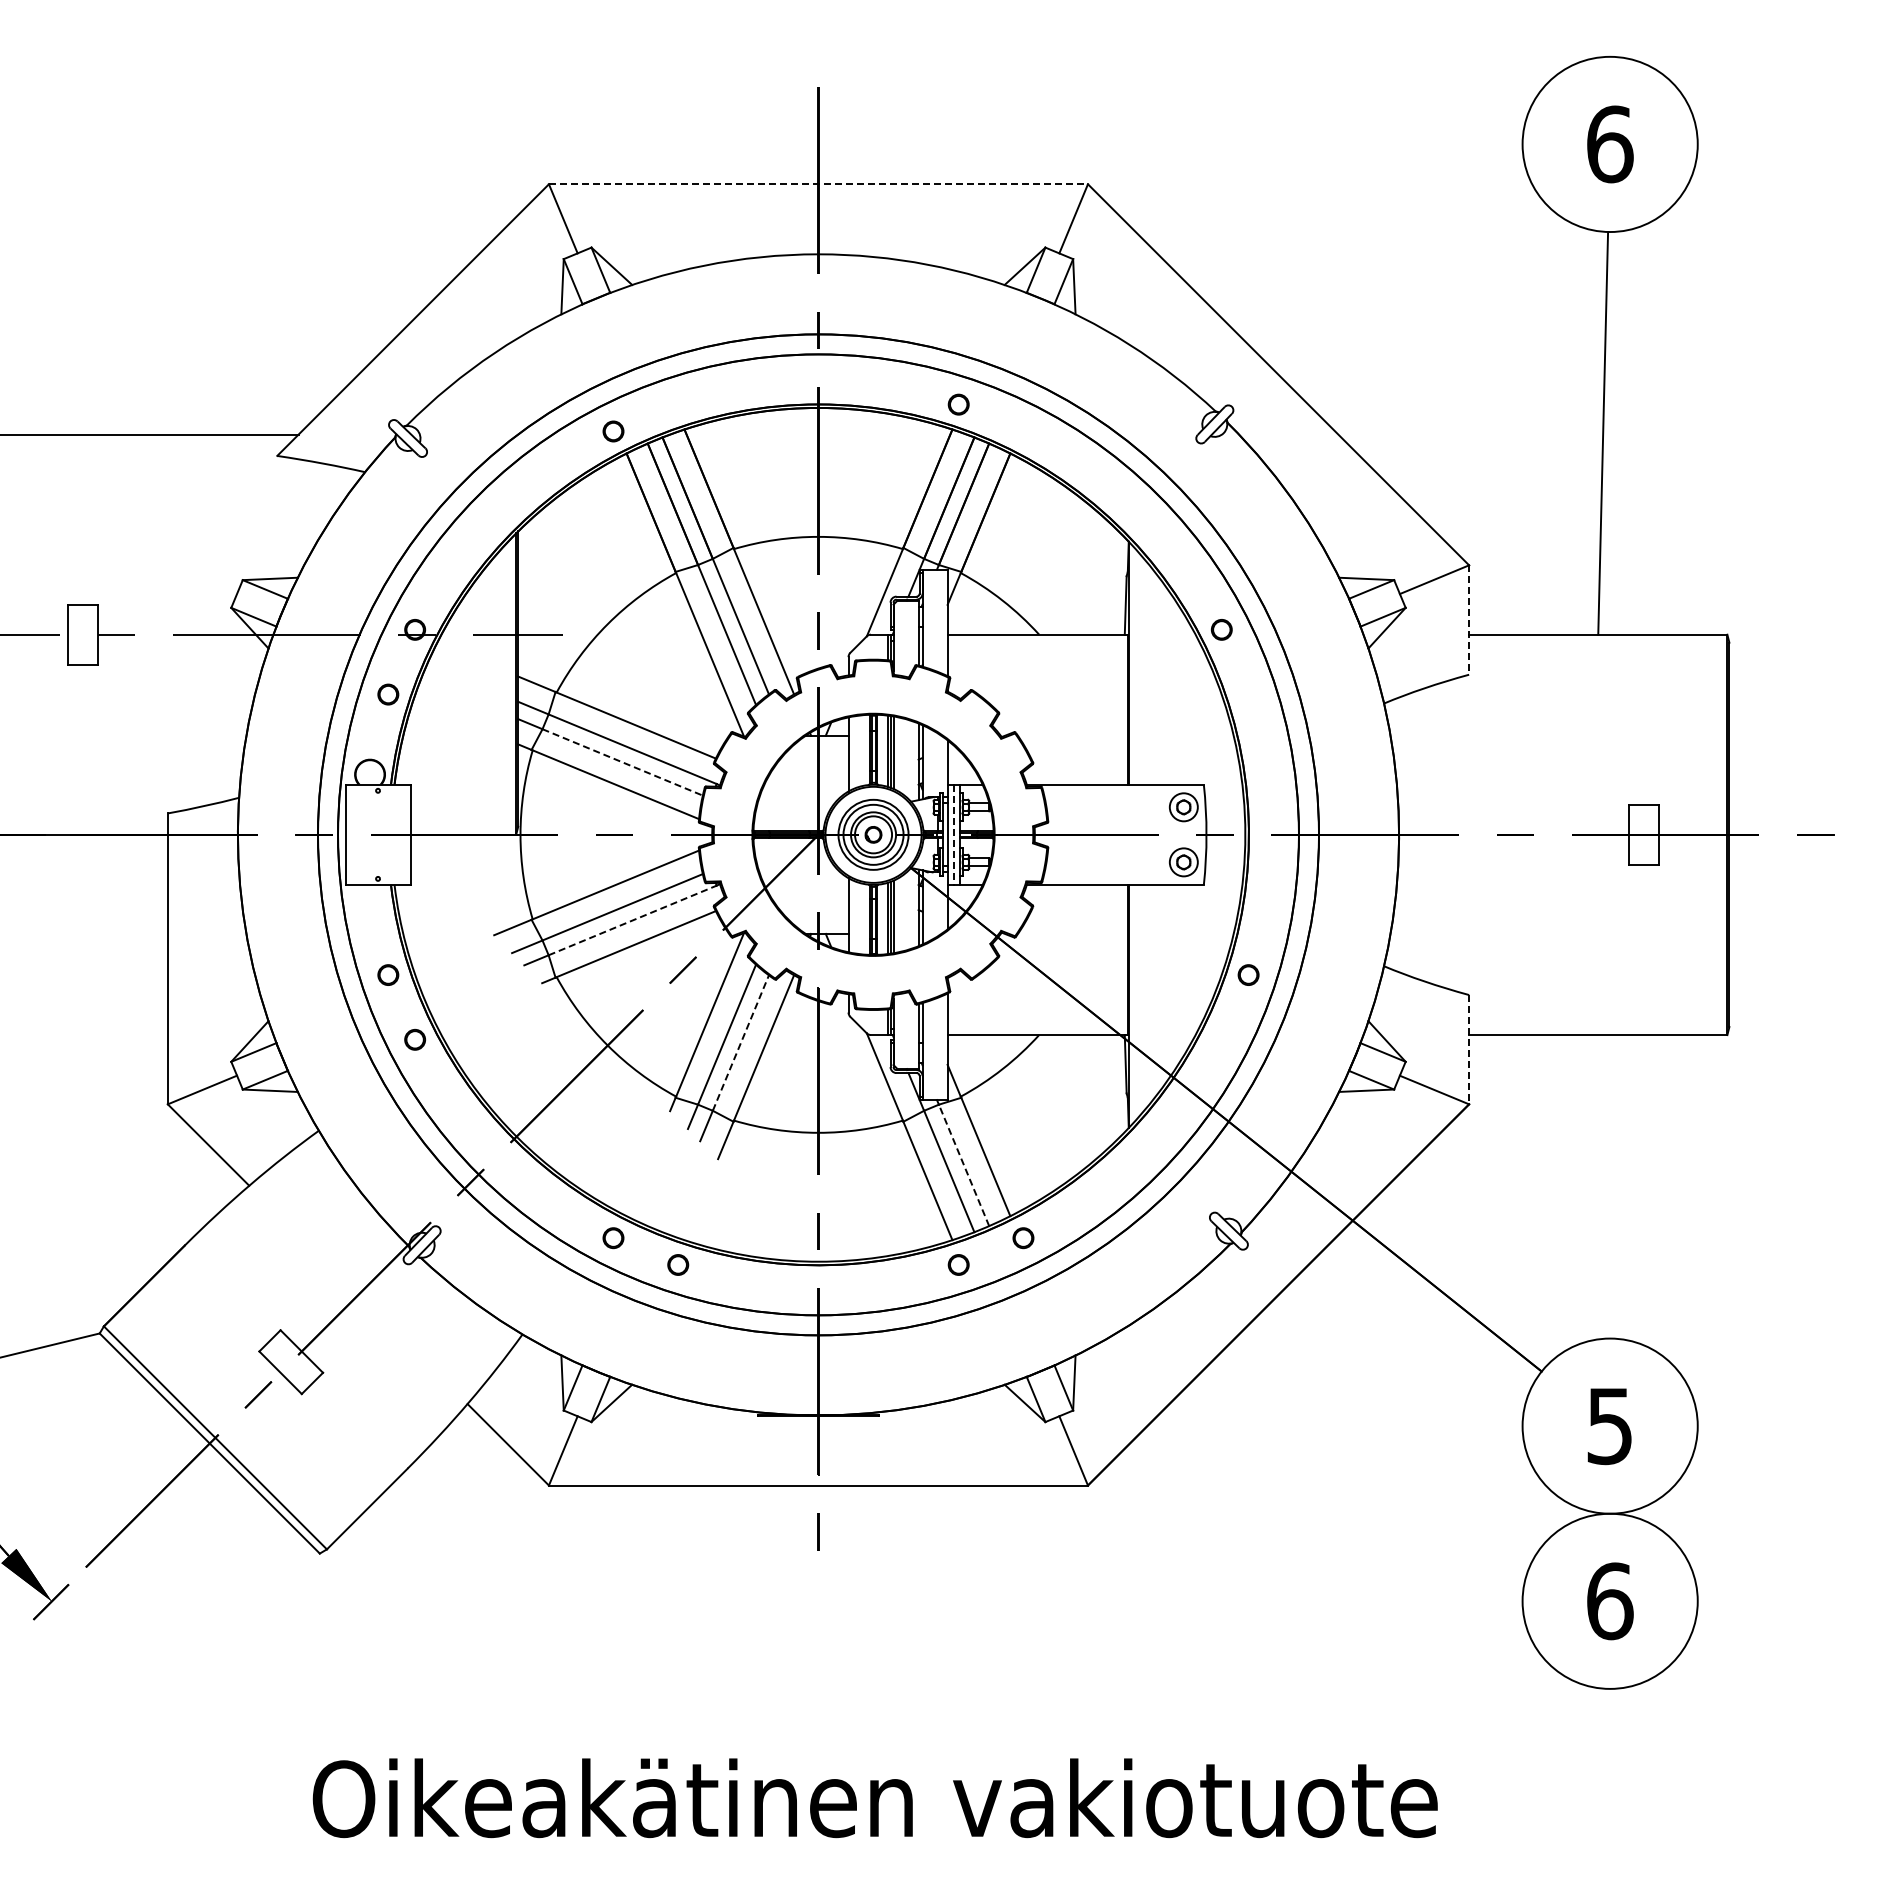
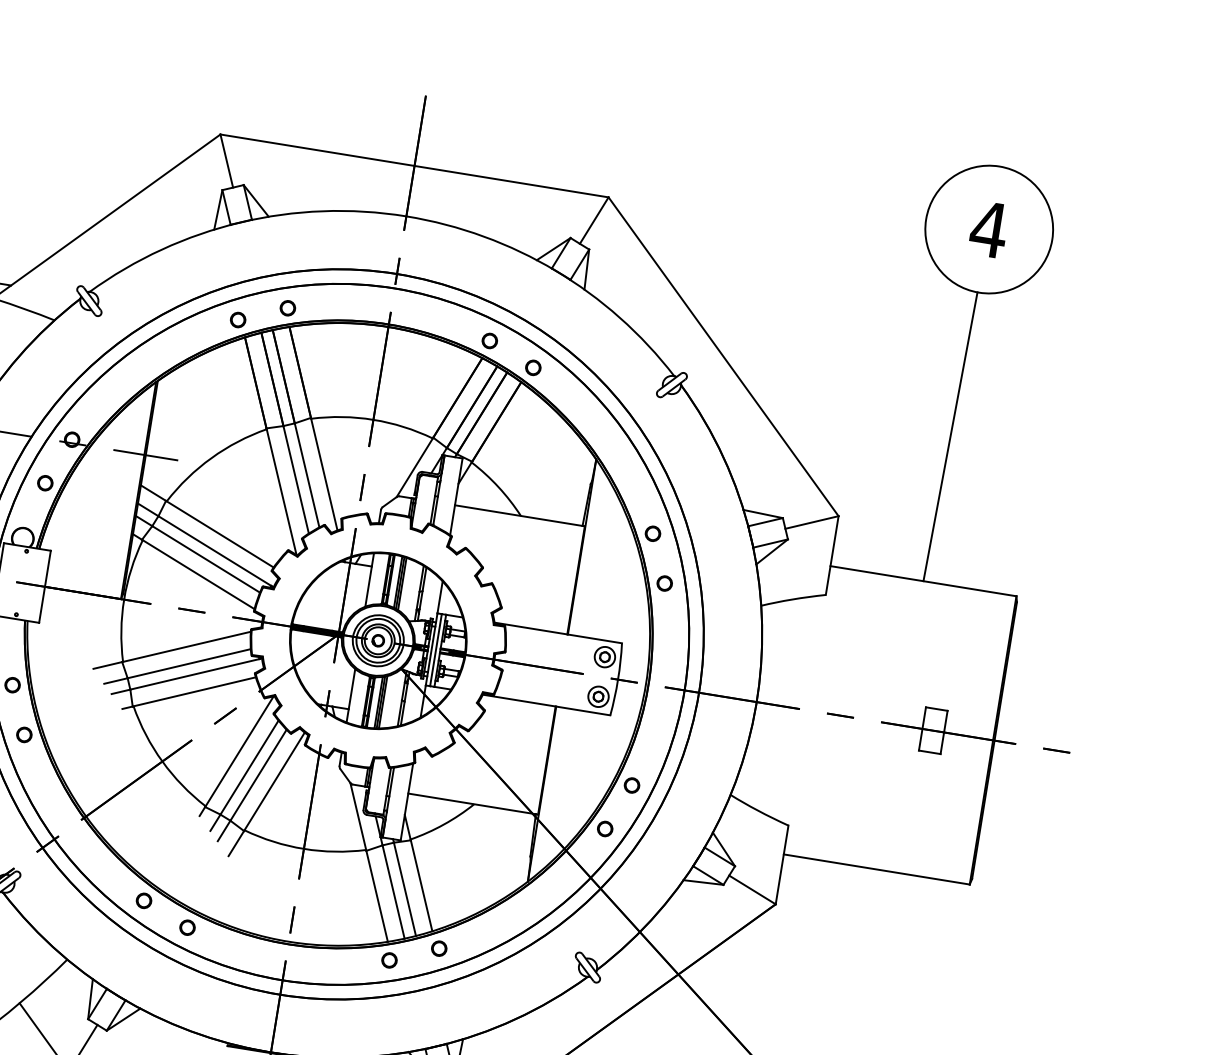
text: (1609, 144) -> (988, 229), 6 -> 4
line: (818, 184) -> (414, 166), dashed -> solid
circle: (678, 404) -> (288, 308), added
circle: (1023, 431) -> (533, 367), added
line: (1469, 620) -> (832, 555), dashed -> solid
circle: (1248, 694) -> (664, 583), added
line: (622, 762) -> (206, 559), dashed -> solid
line: (953, 835) -> (435, 650), dashed -> solid
line: (632, 920) -> (194, 674), dashed -> solid
part: (1221, 1039) -> (604, 828), added
line: (741, 1042) -> (259, 774), dashed -> solid
line: (1469, 1049) -> (782, 864), dashed -> solid
line: (964, 1165) -> (405, 889), dashed -> solid

